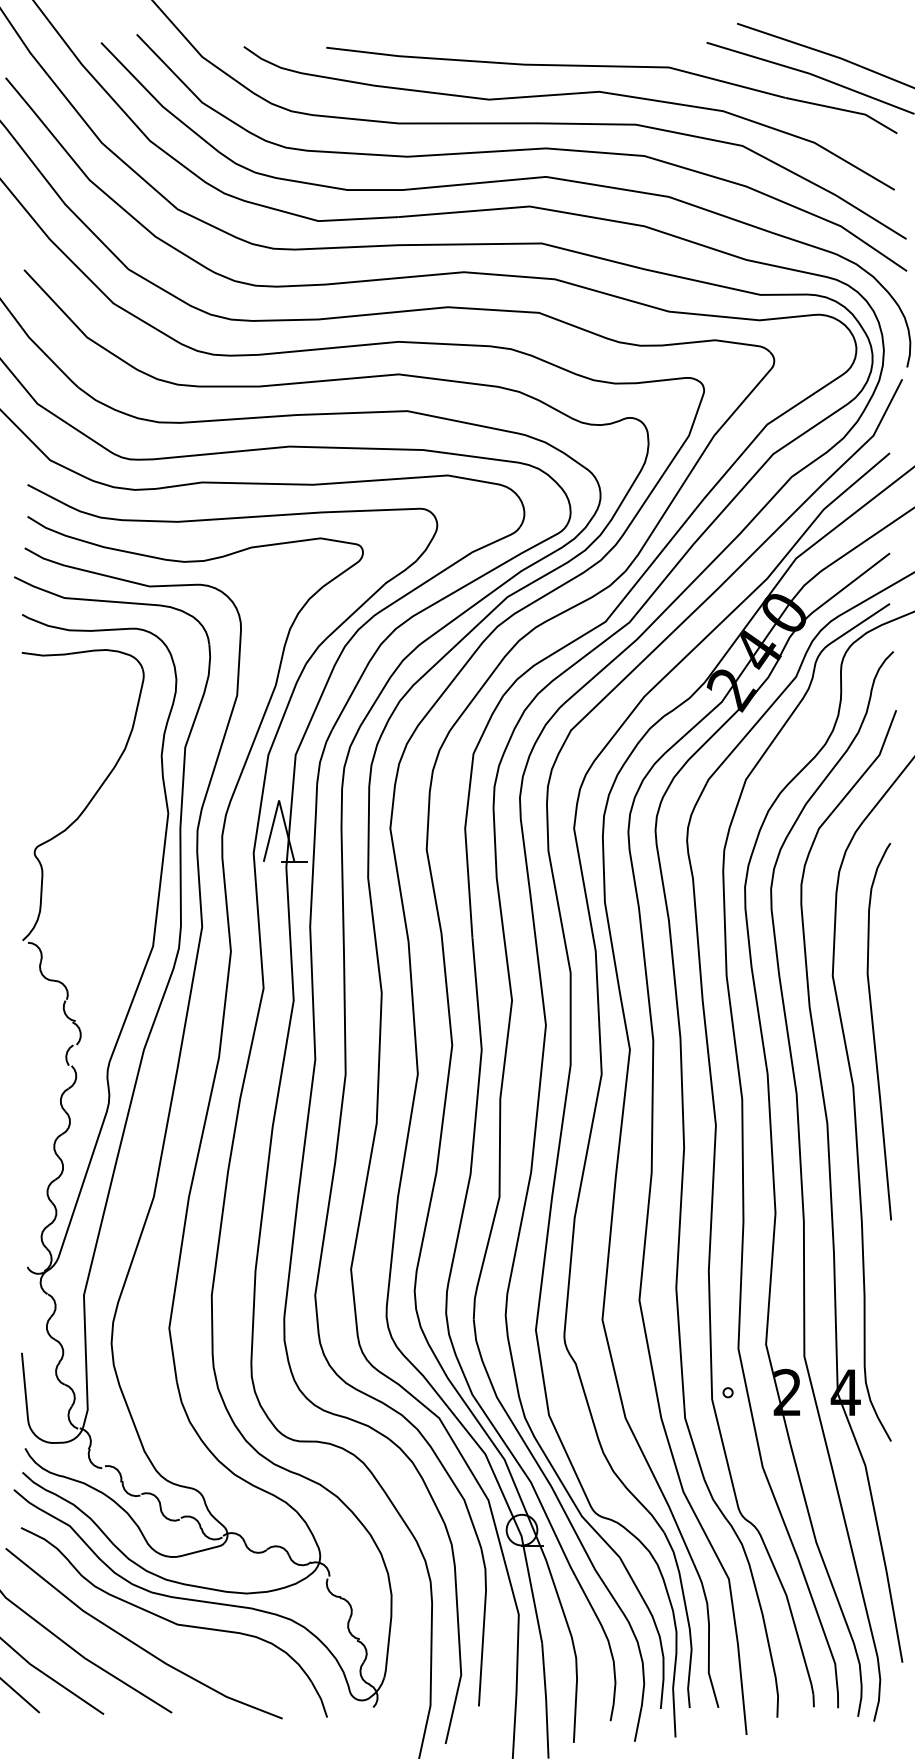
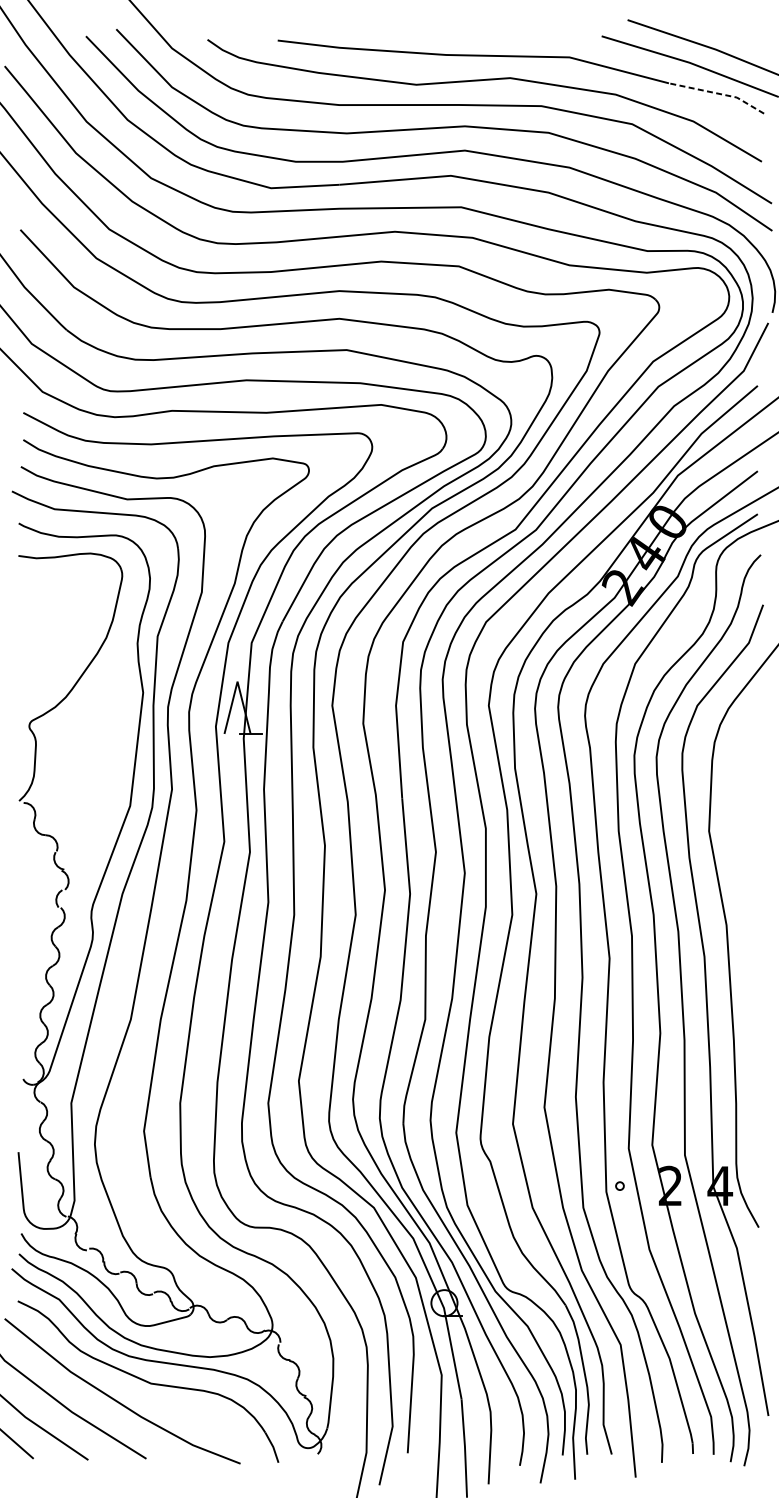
line: (844, 110) -> (719, 94), solid -> dashed
curve: (874, 1031) -> (744, 878), removed

